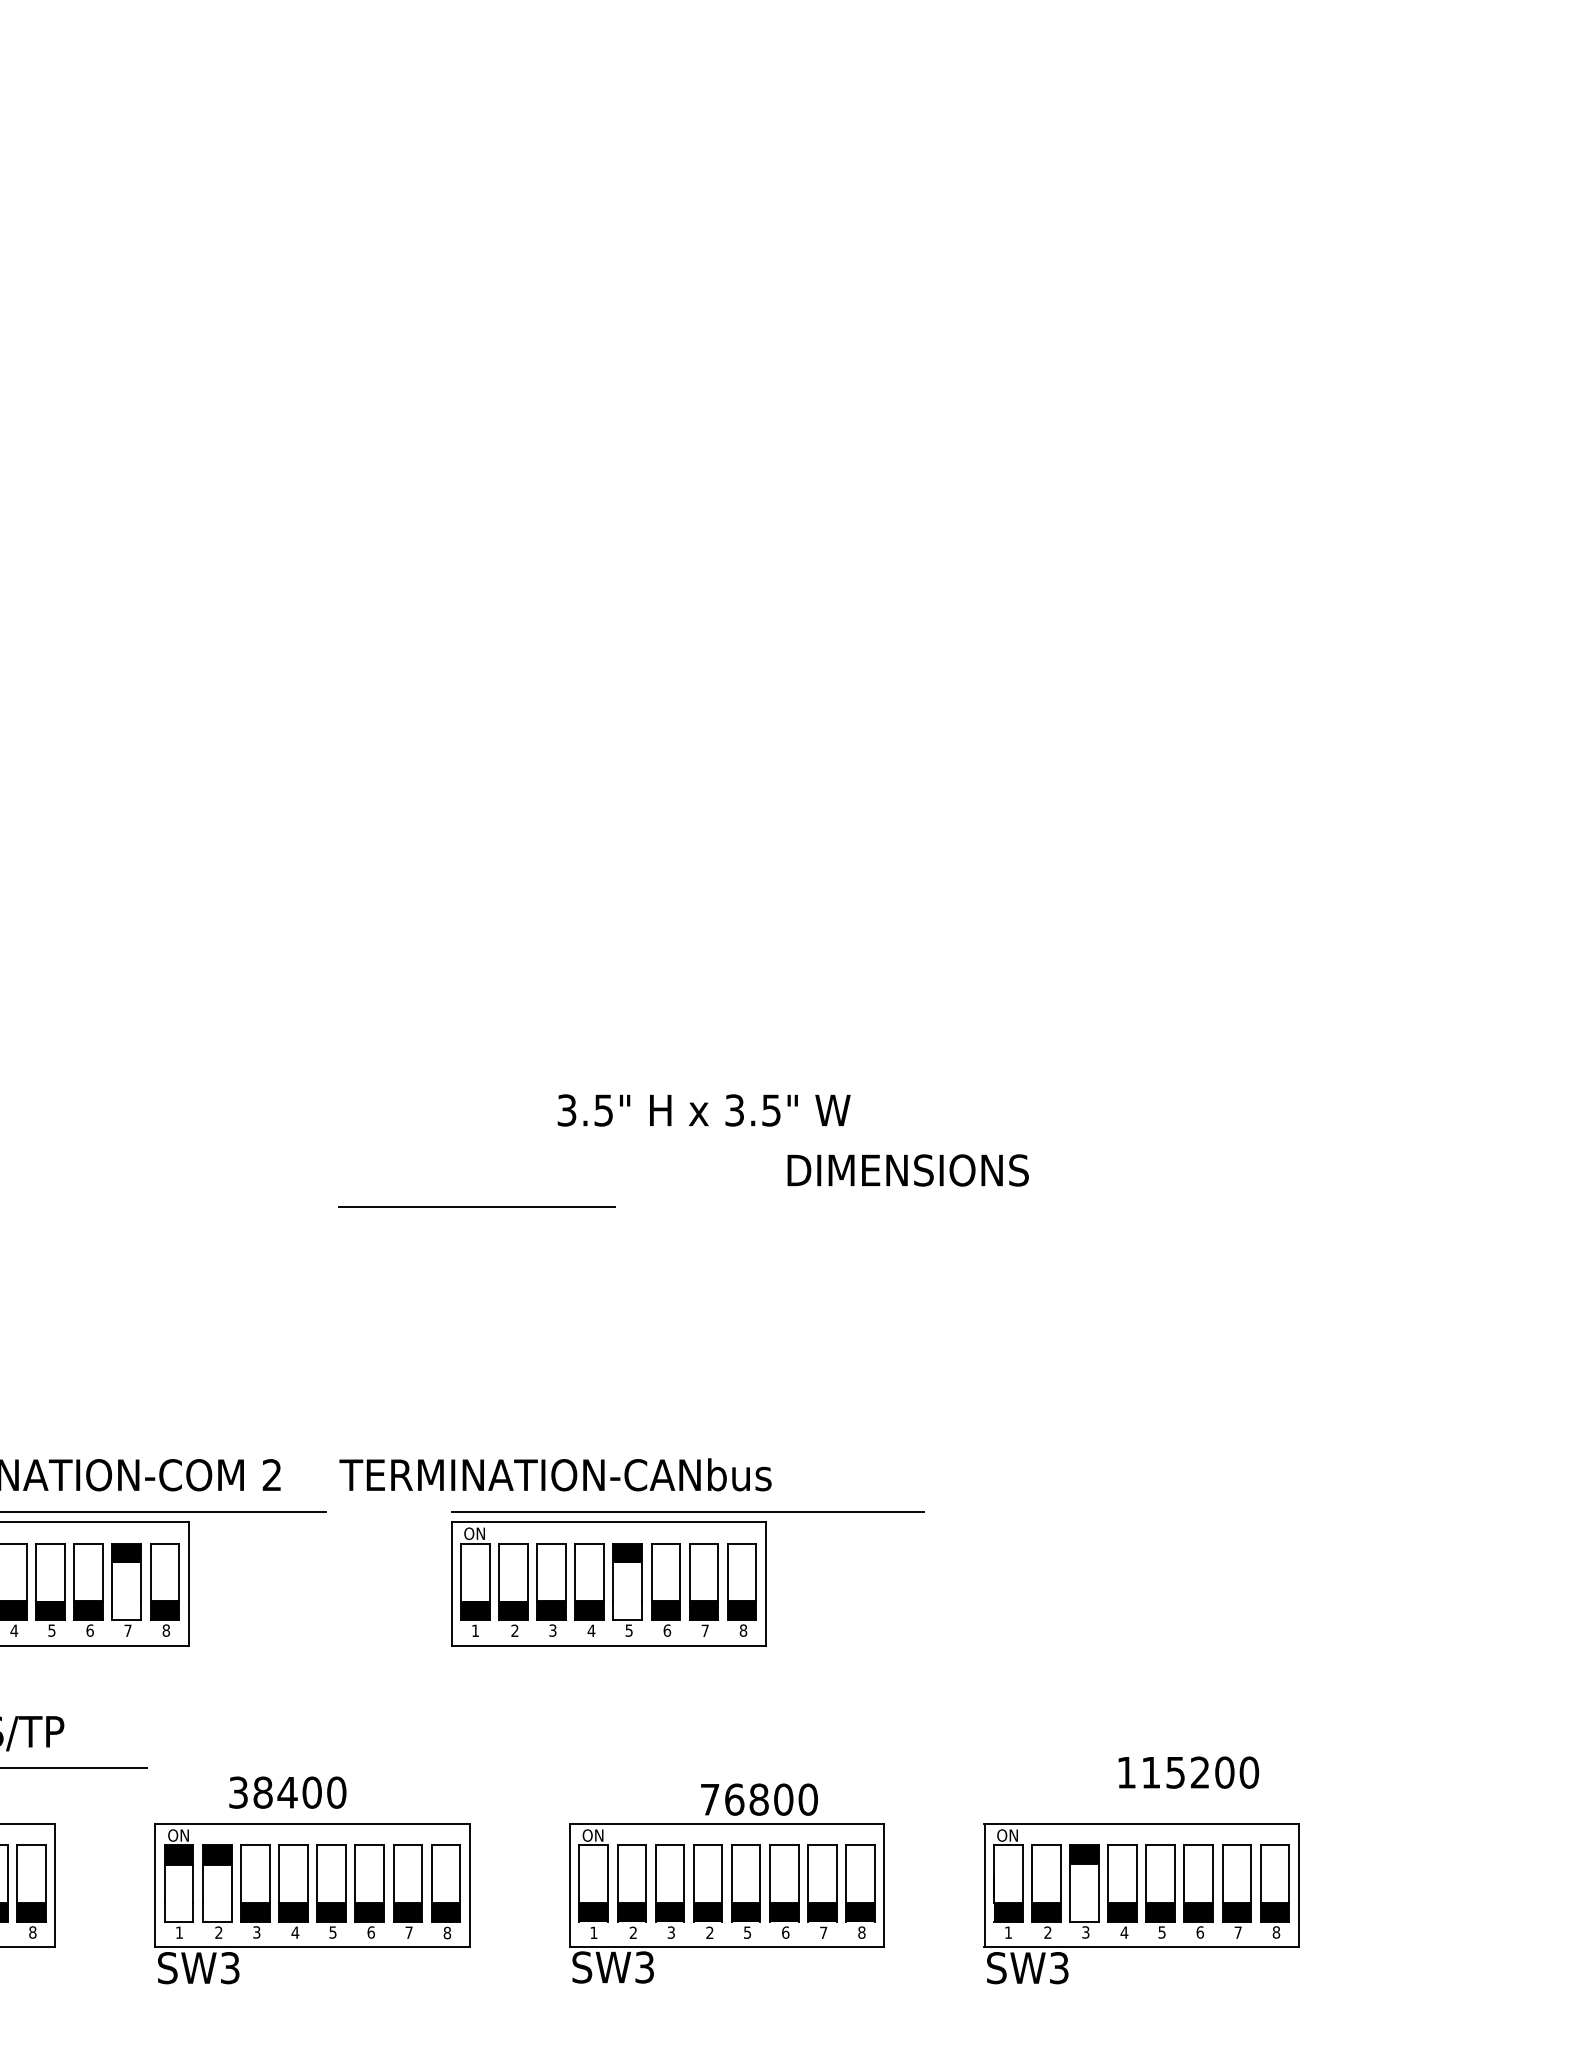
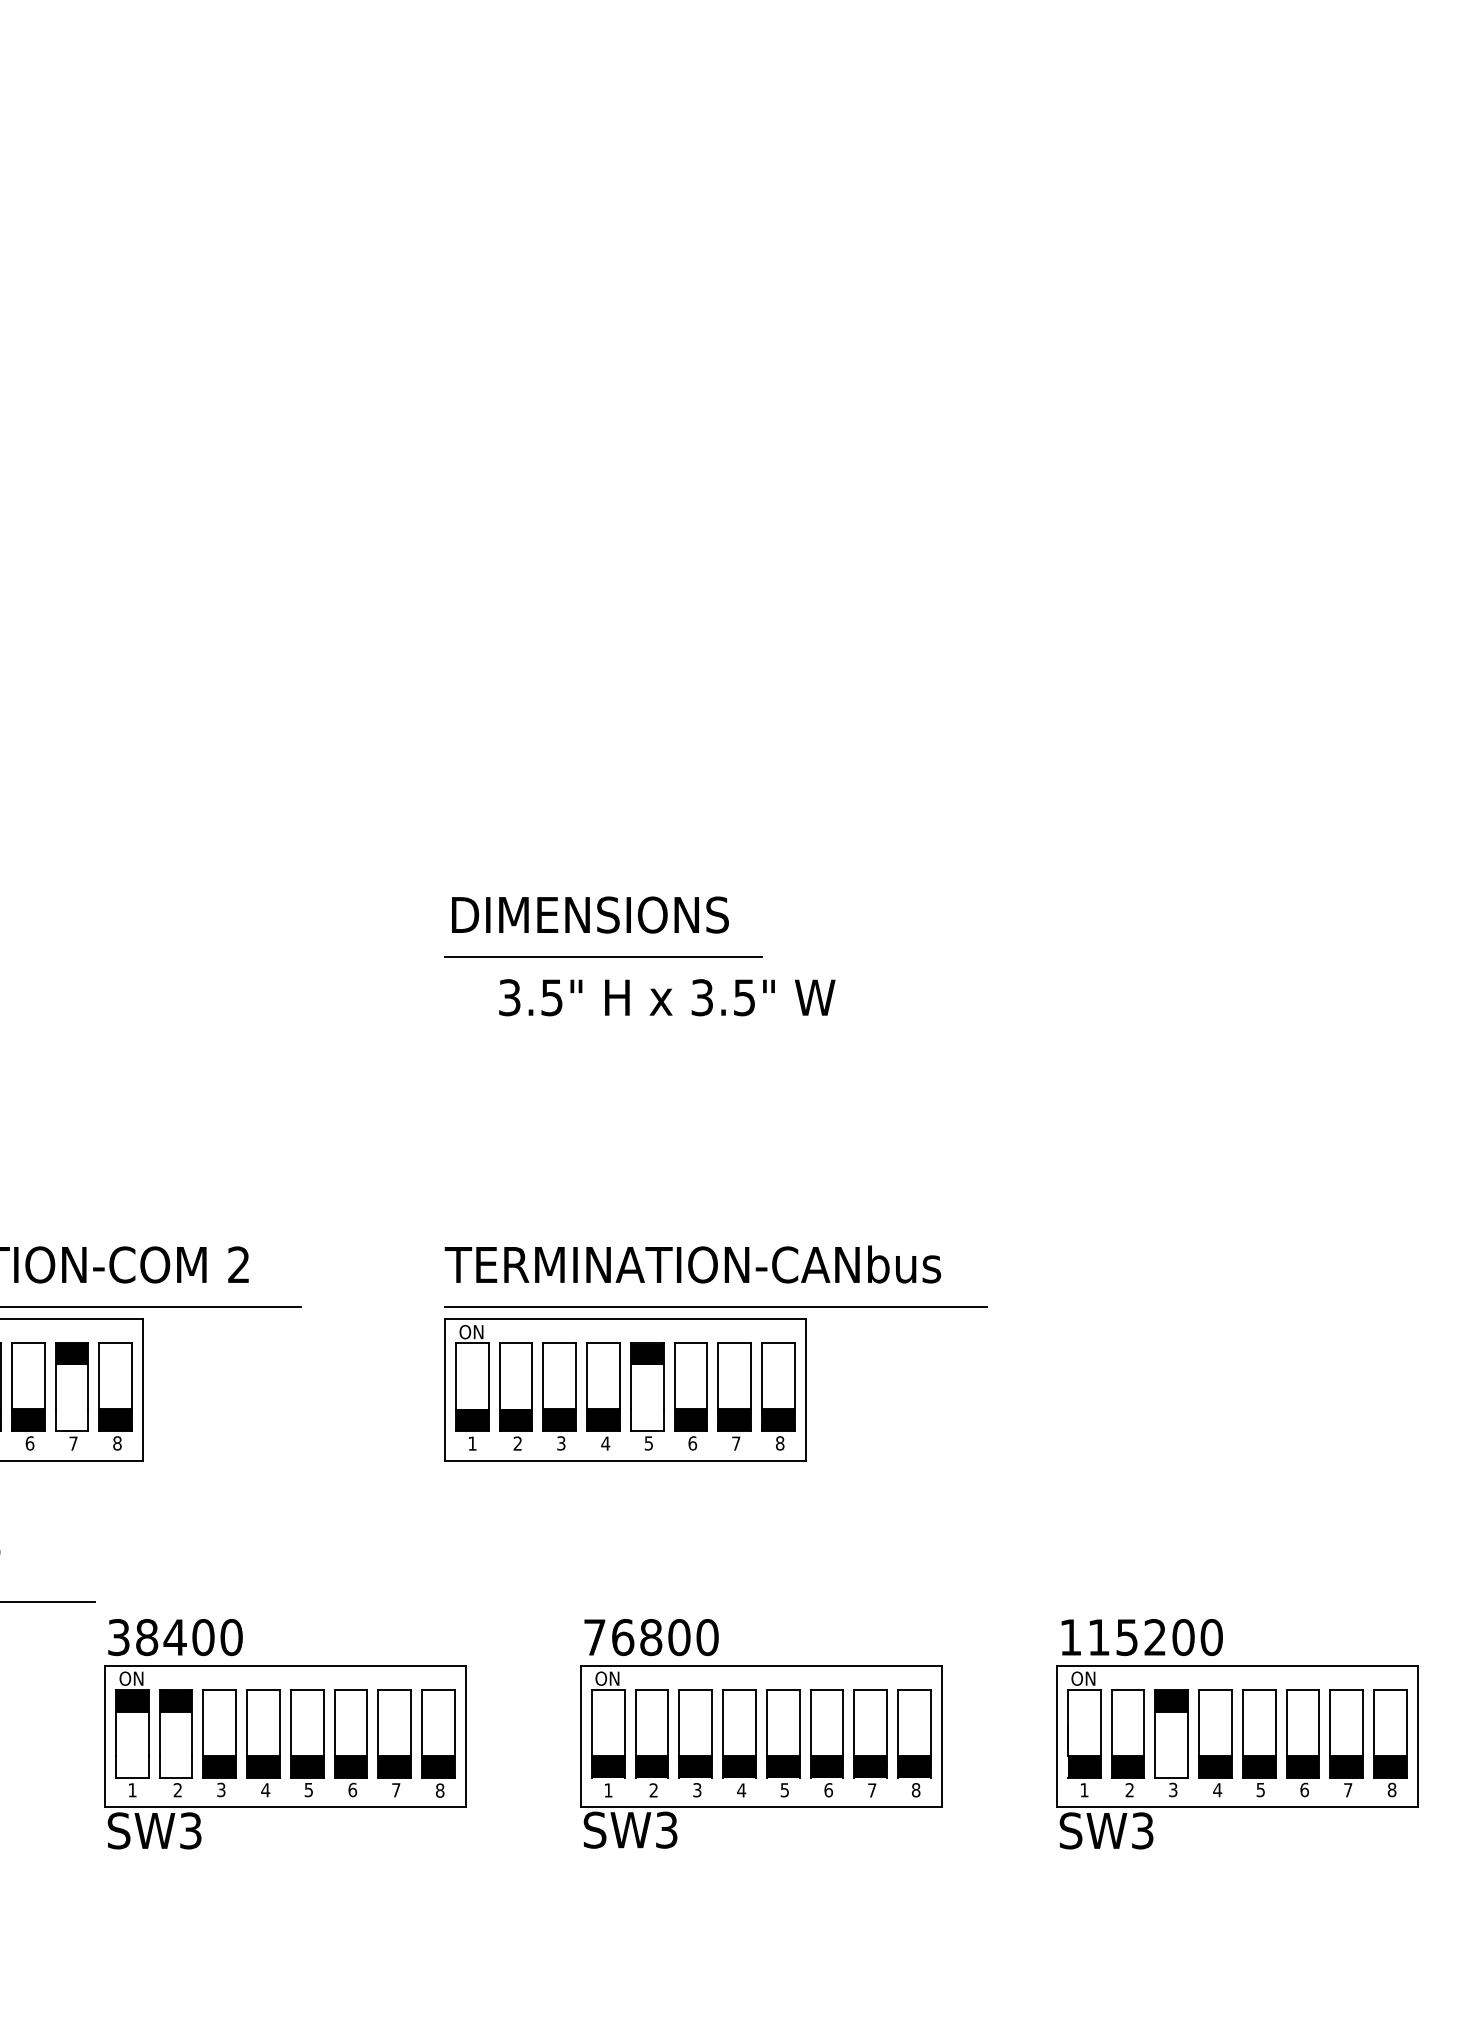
text: (703, 1110) -> (666, 997), moved
text: (907, 1170) -> (589, 915), moved
line: (476, 1206) -> (603, 956), moved
text: (555, 1474) -> (692, 1264), moved
text: (1188, 1772) -> (1141, 1637), moved
text: (287, 1792) -> (175, 1637), moved
text: (759, 1799) -> (651, 1637), moved
text: (709, 1932) -> (741, 1790), 2 -> 4

